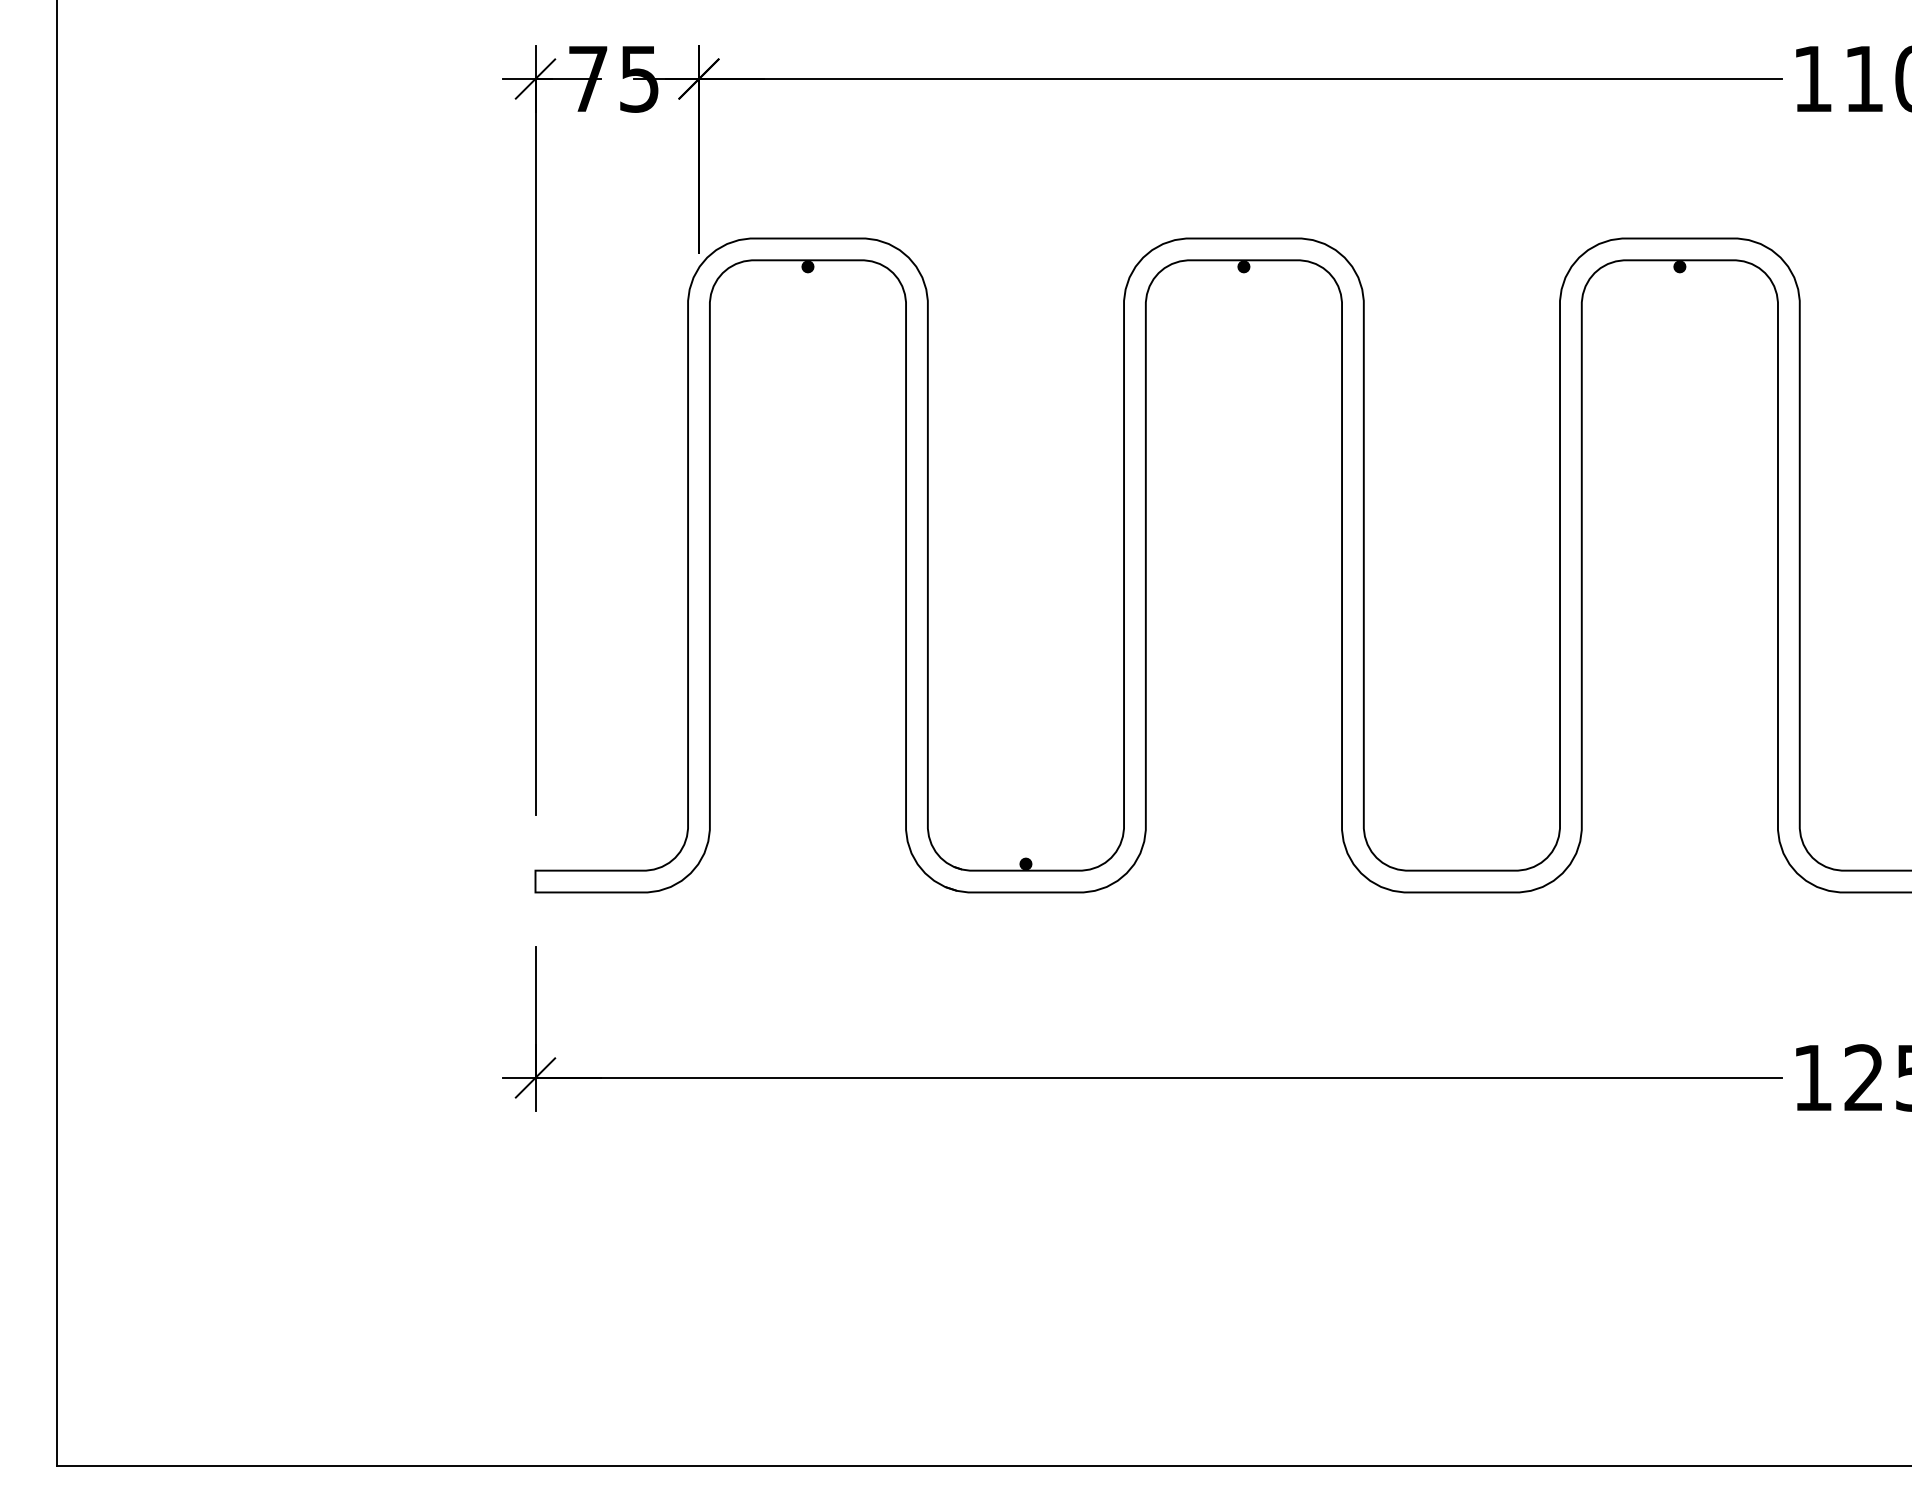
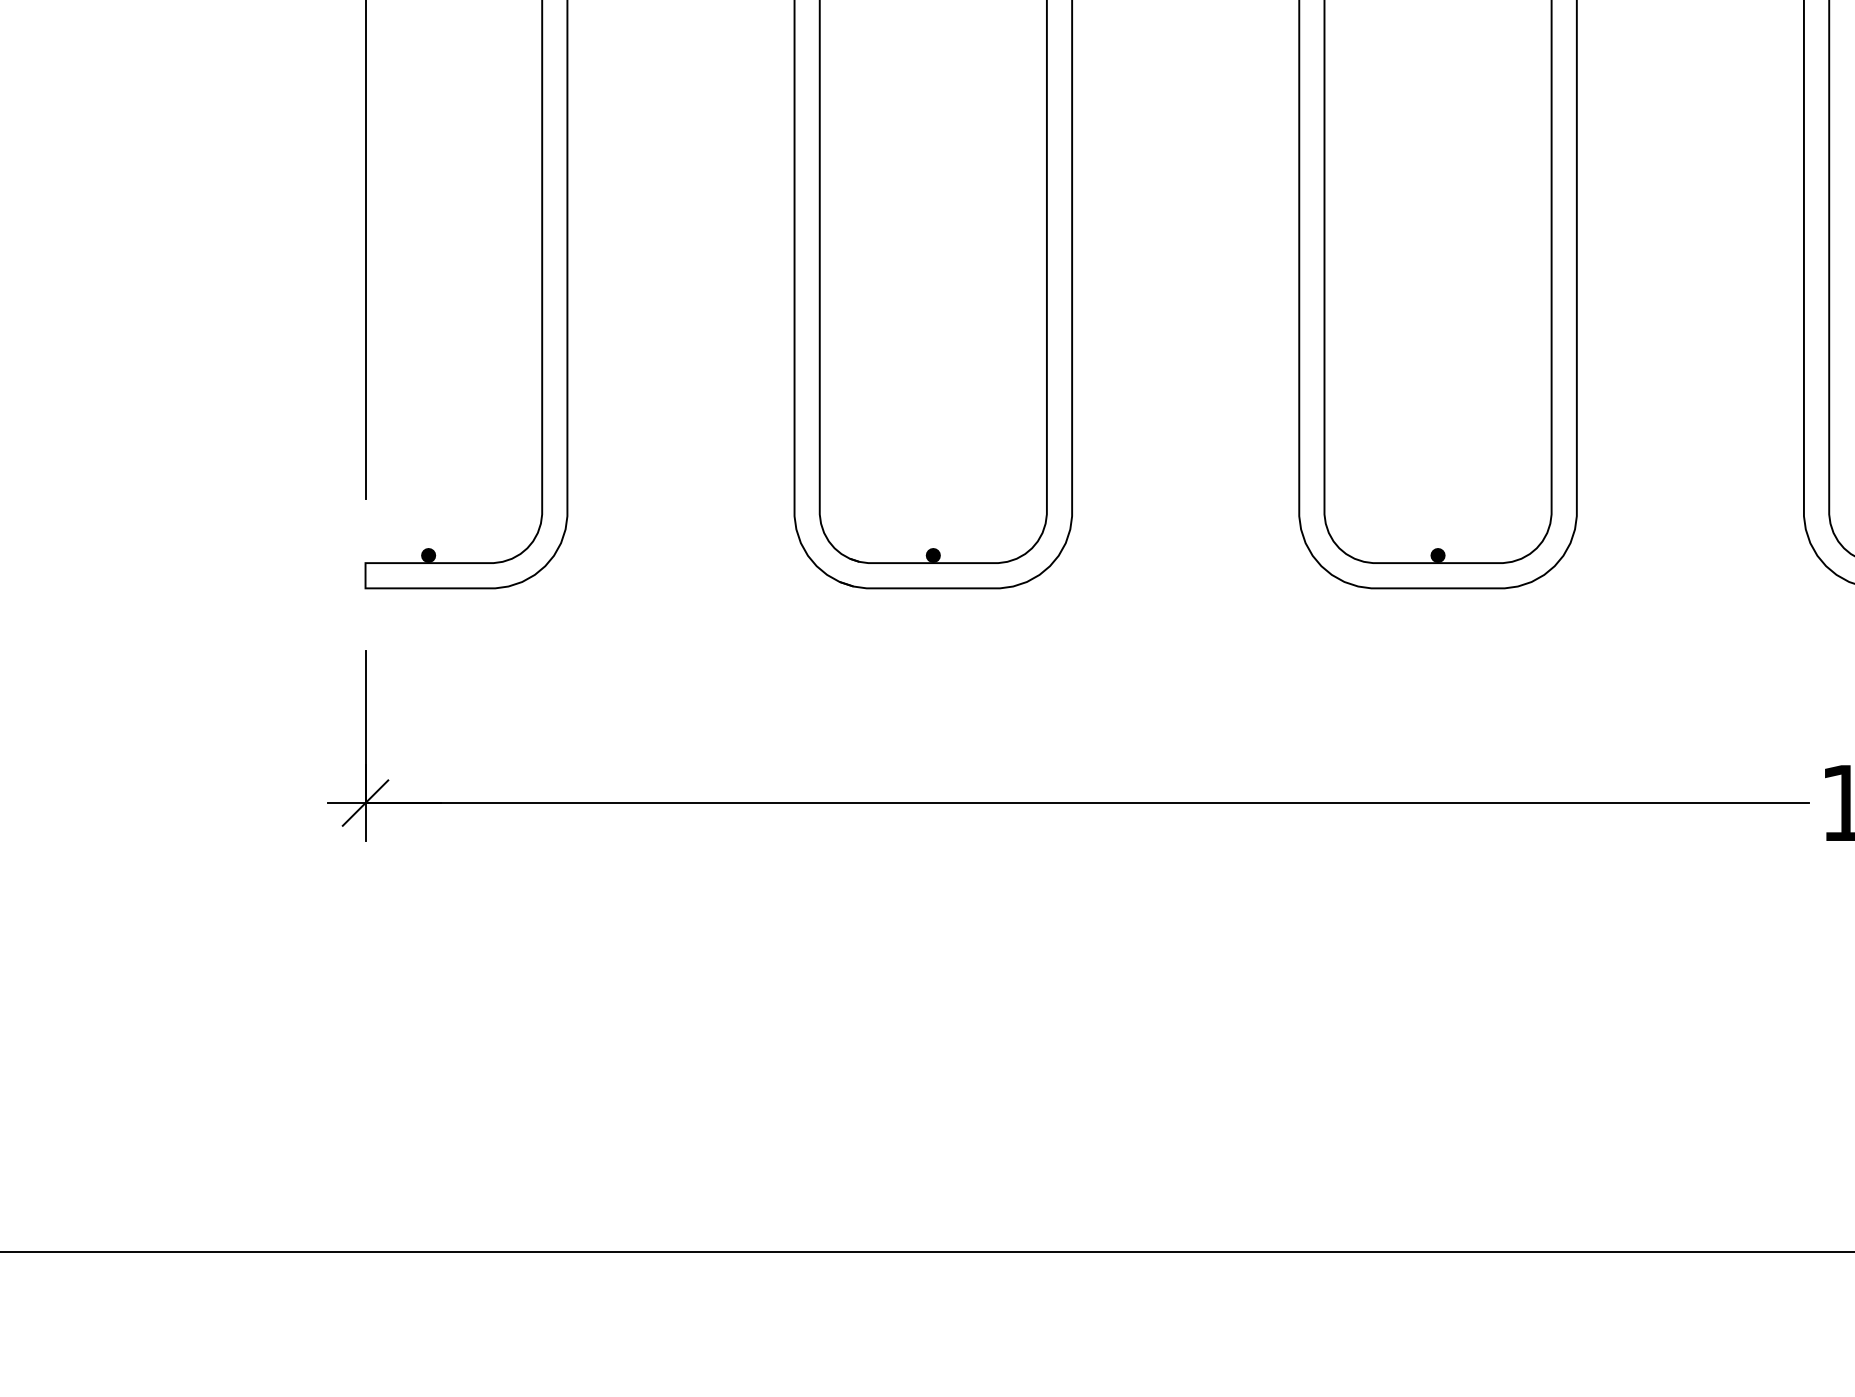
fill: (589, 863) -> (428, 554), added
fill: (1461, 863) -> (1437, 554), added

